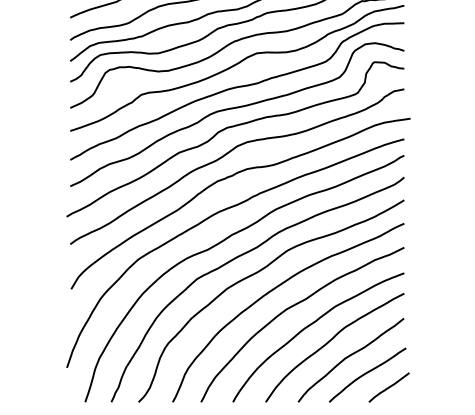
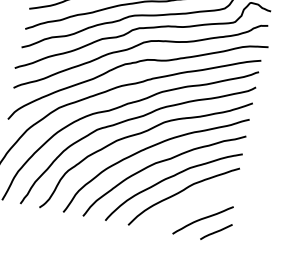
curve: (348, 357) -> (192, 205), removed

